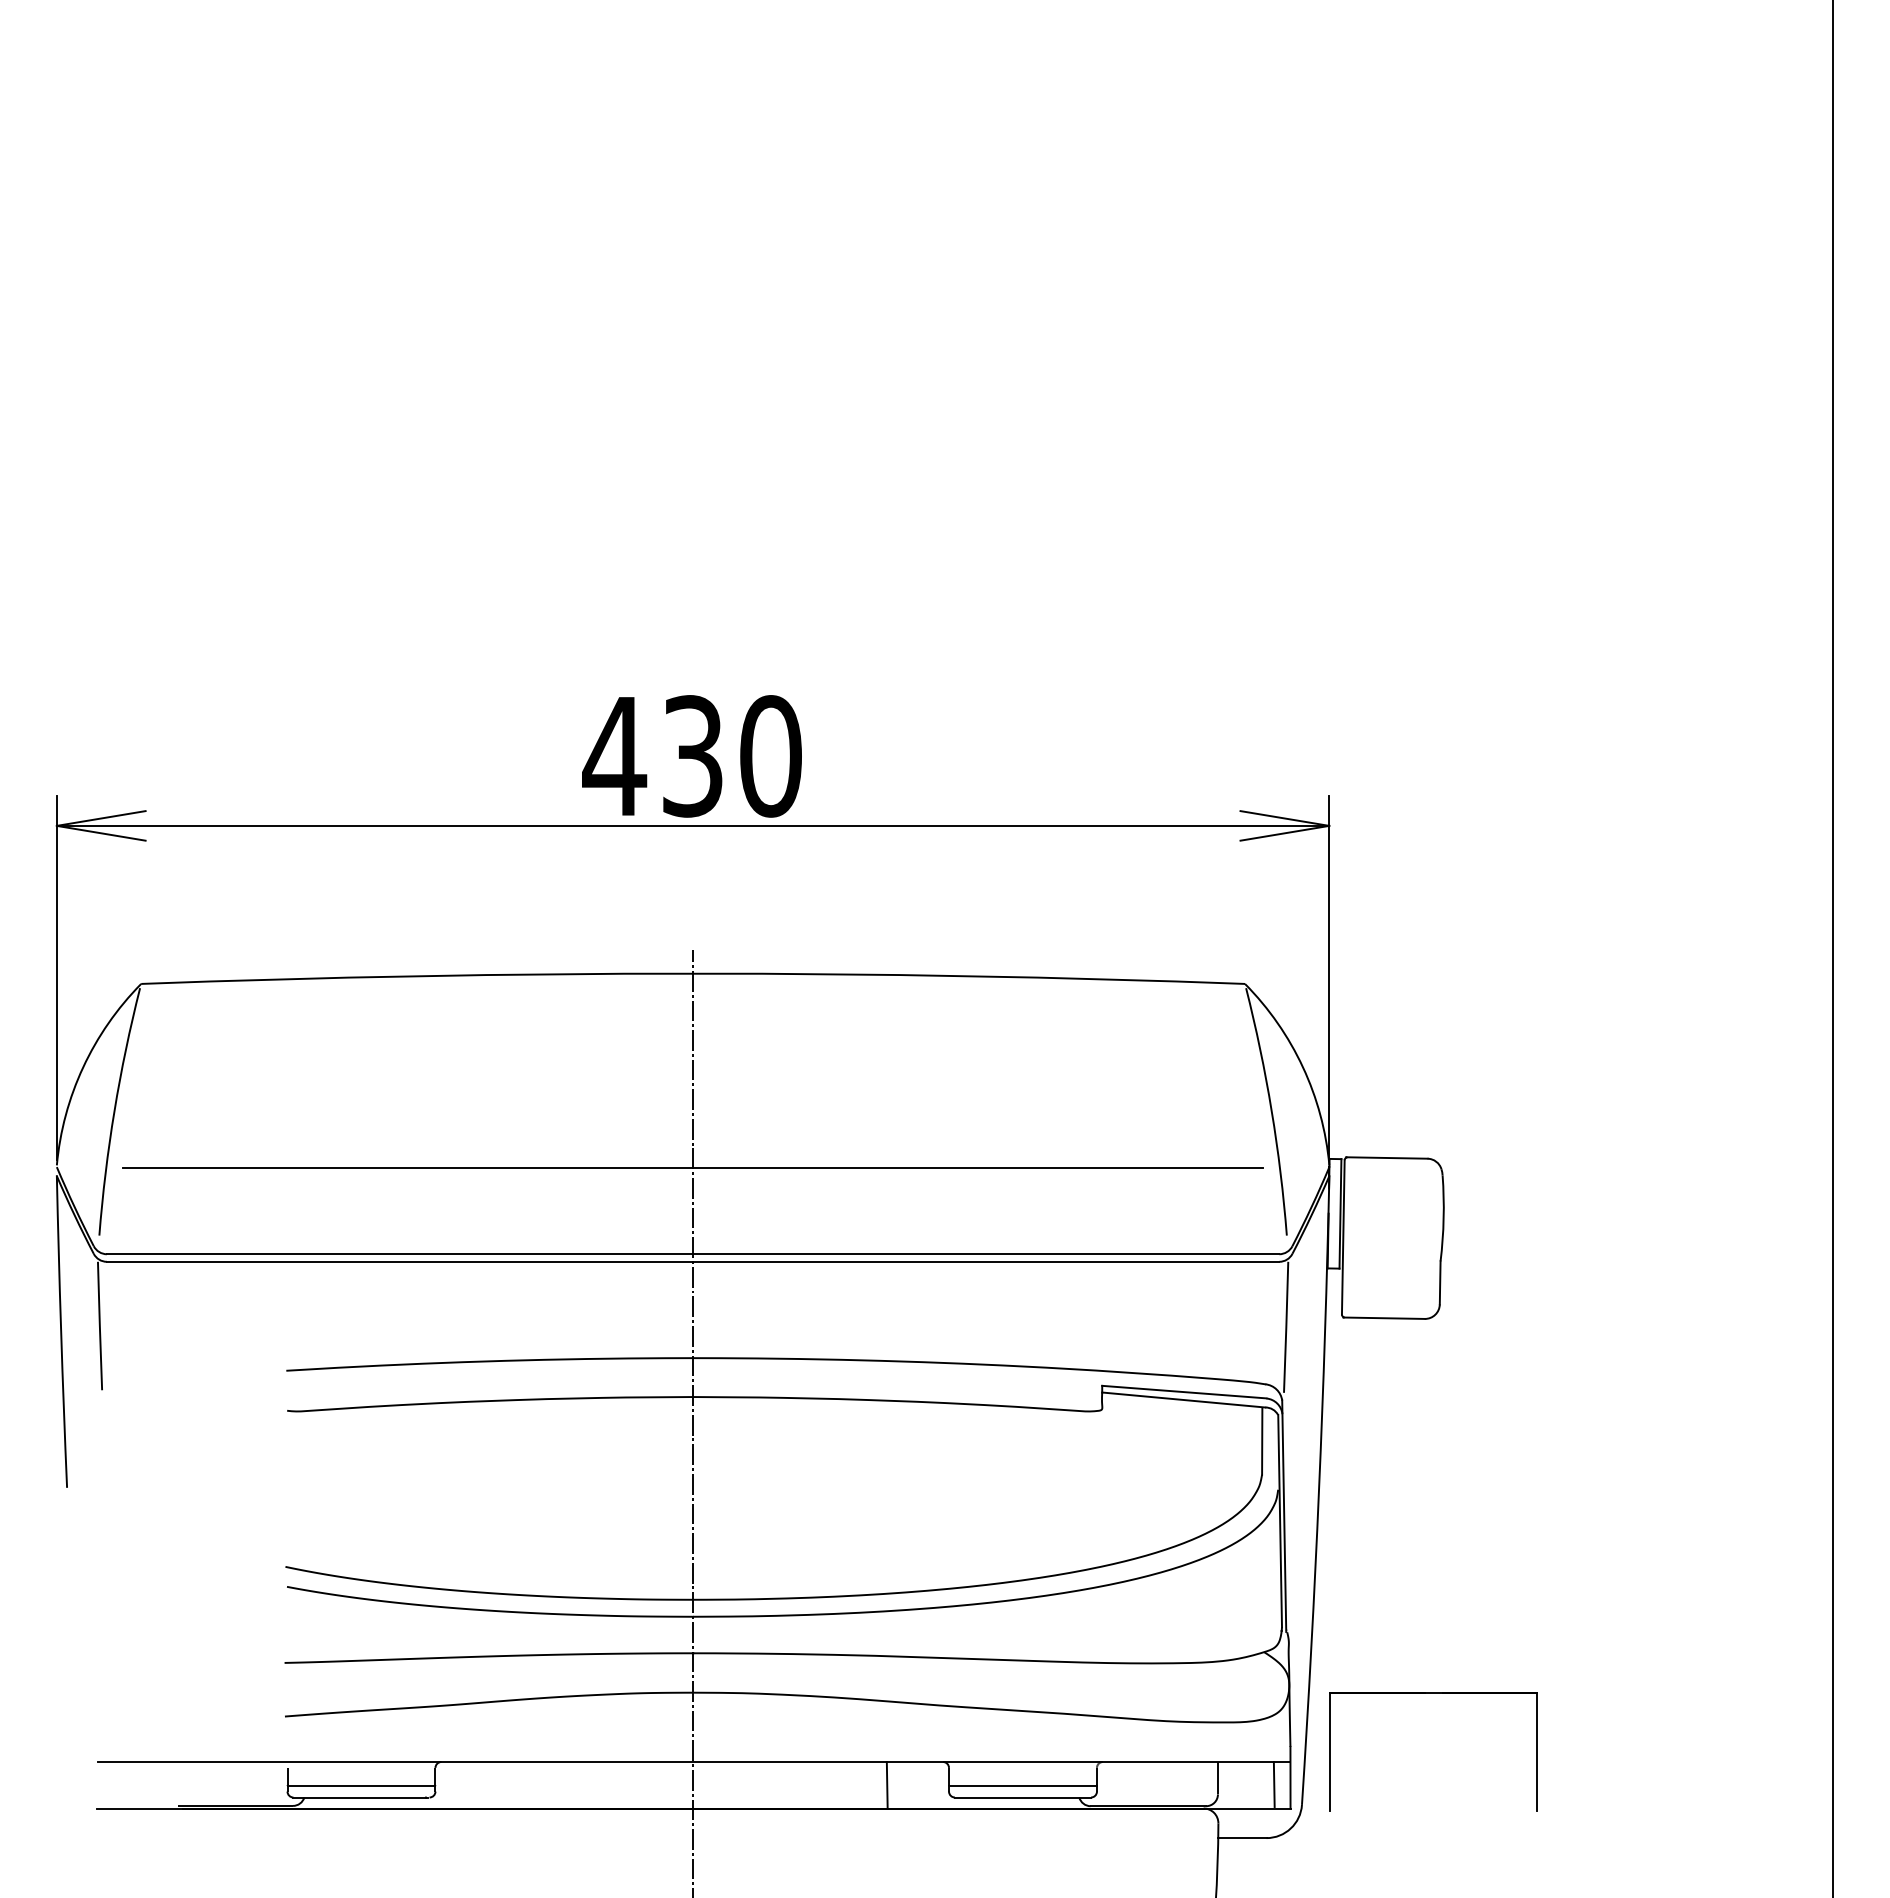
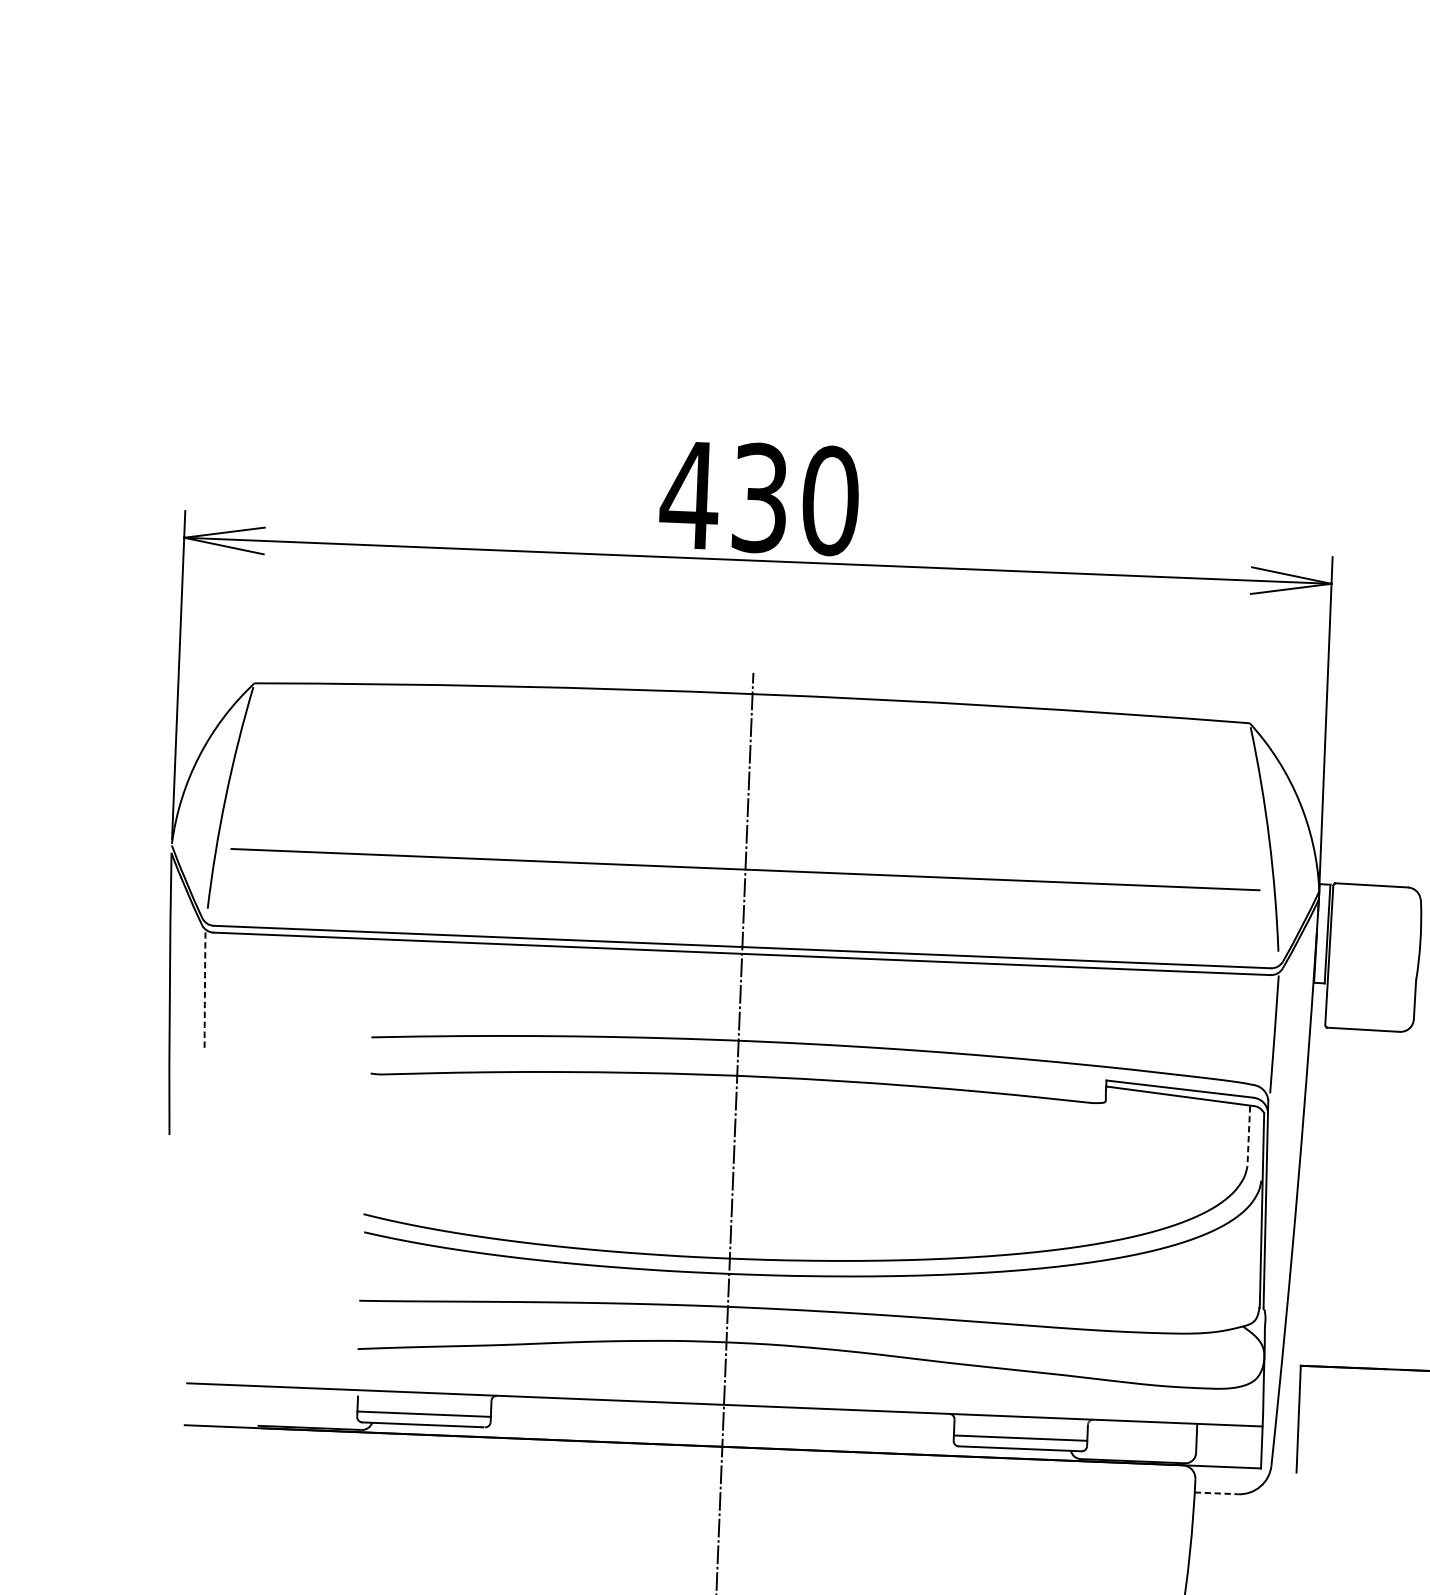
arc: (99, 1326) -> (204, 990), solid -> dashed
line: (1262, 1441) -> (1249, 1136), solid -> dashed
line: (886, 1784) -> (897, 1432), removed
line: (1273, 1784) -> (1246, 1446), removed
line: (1242, 1838) -> (1216, 1493), solid -> dashed

